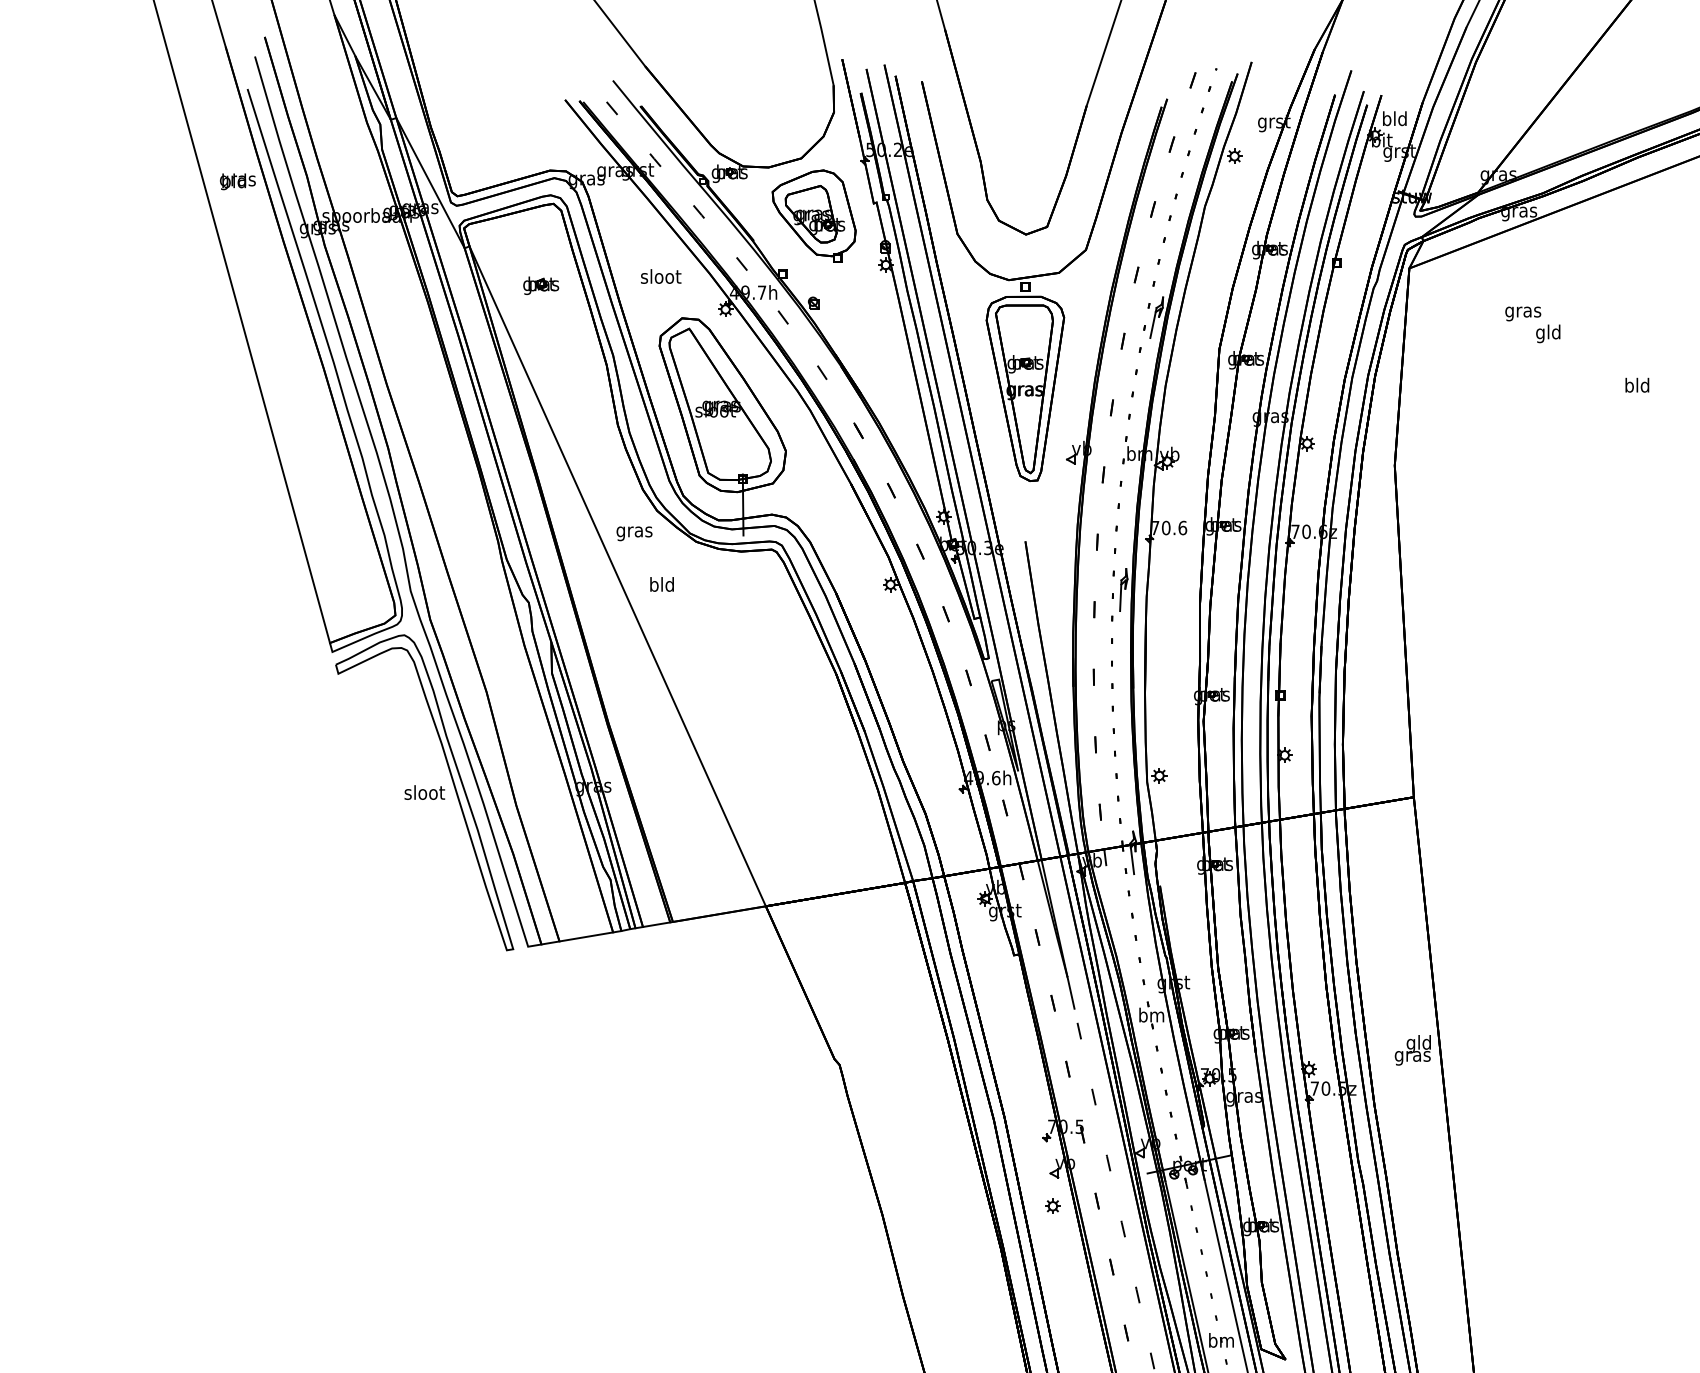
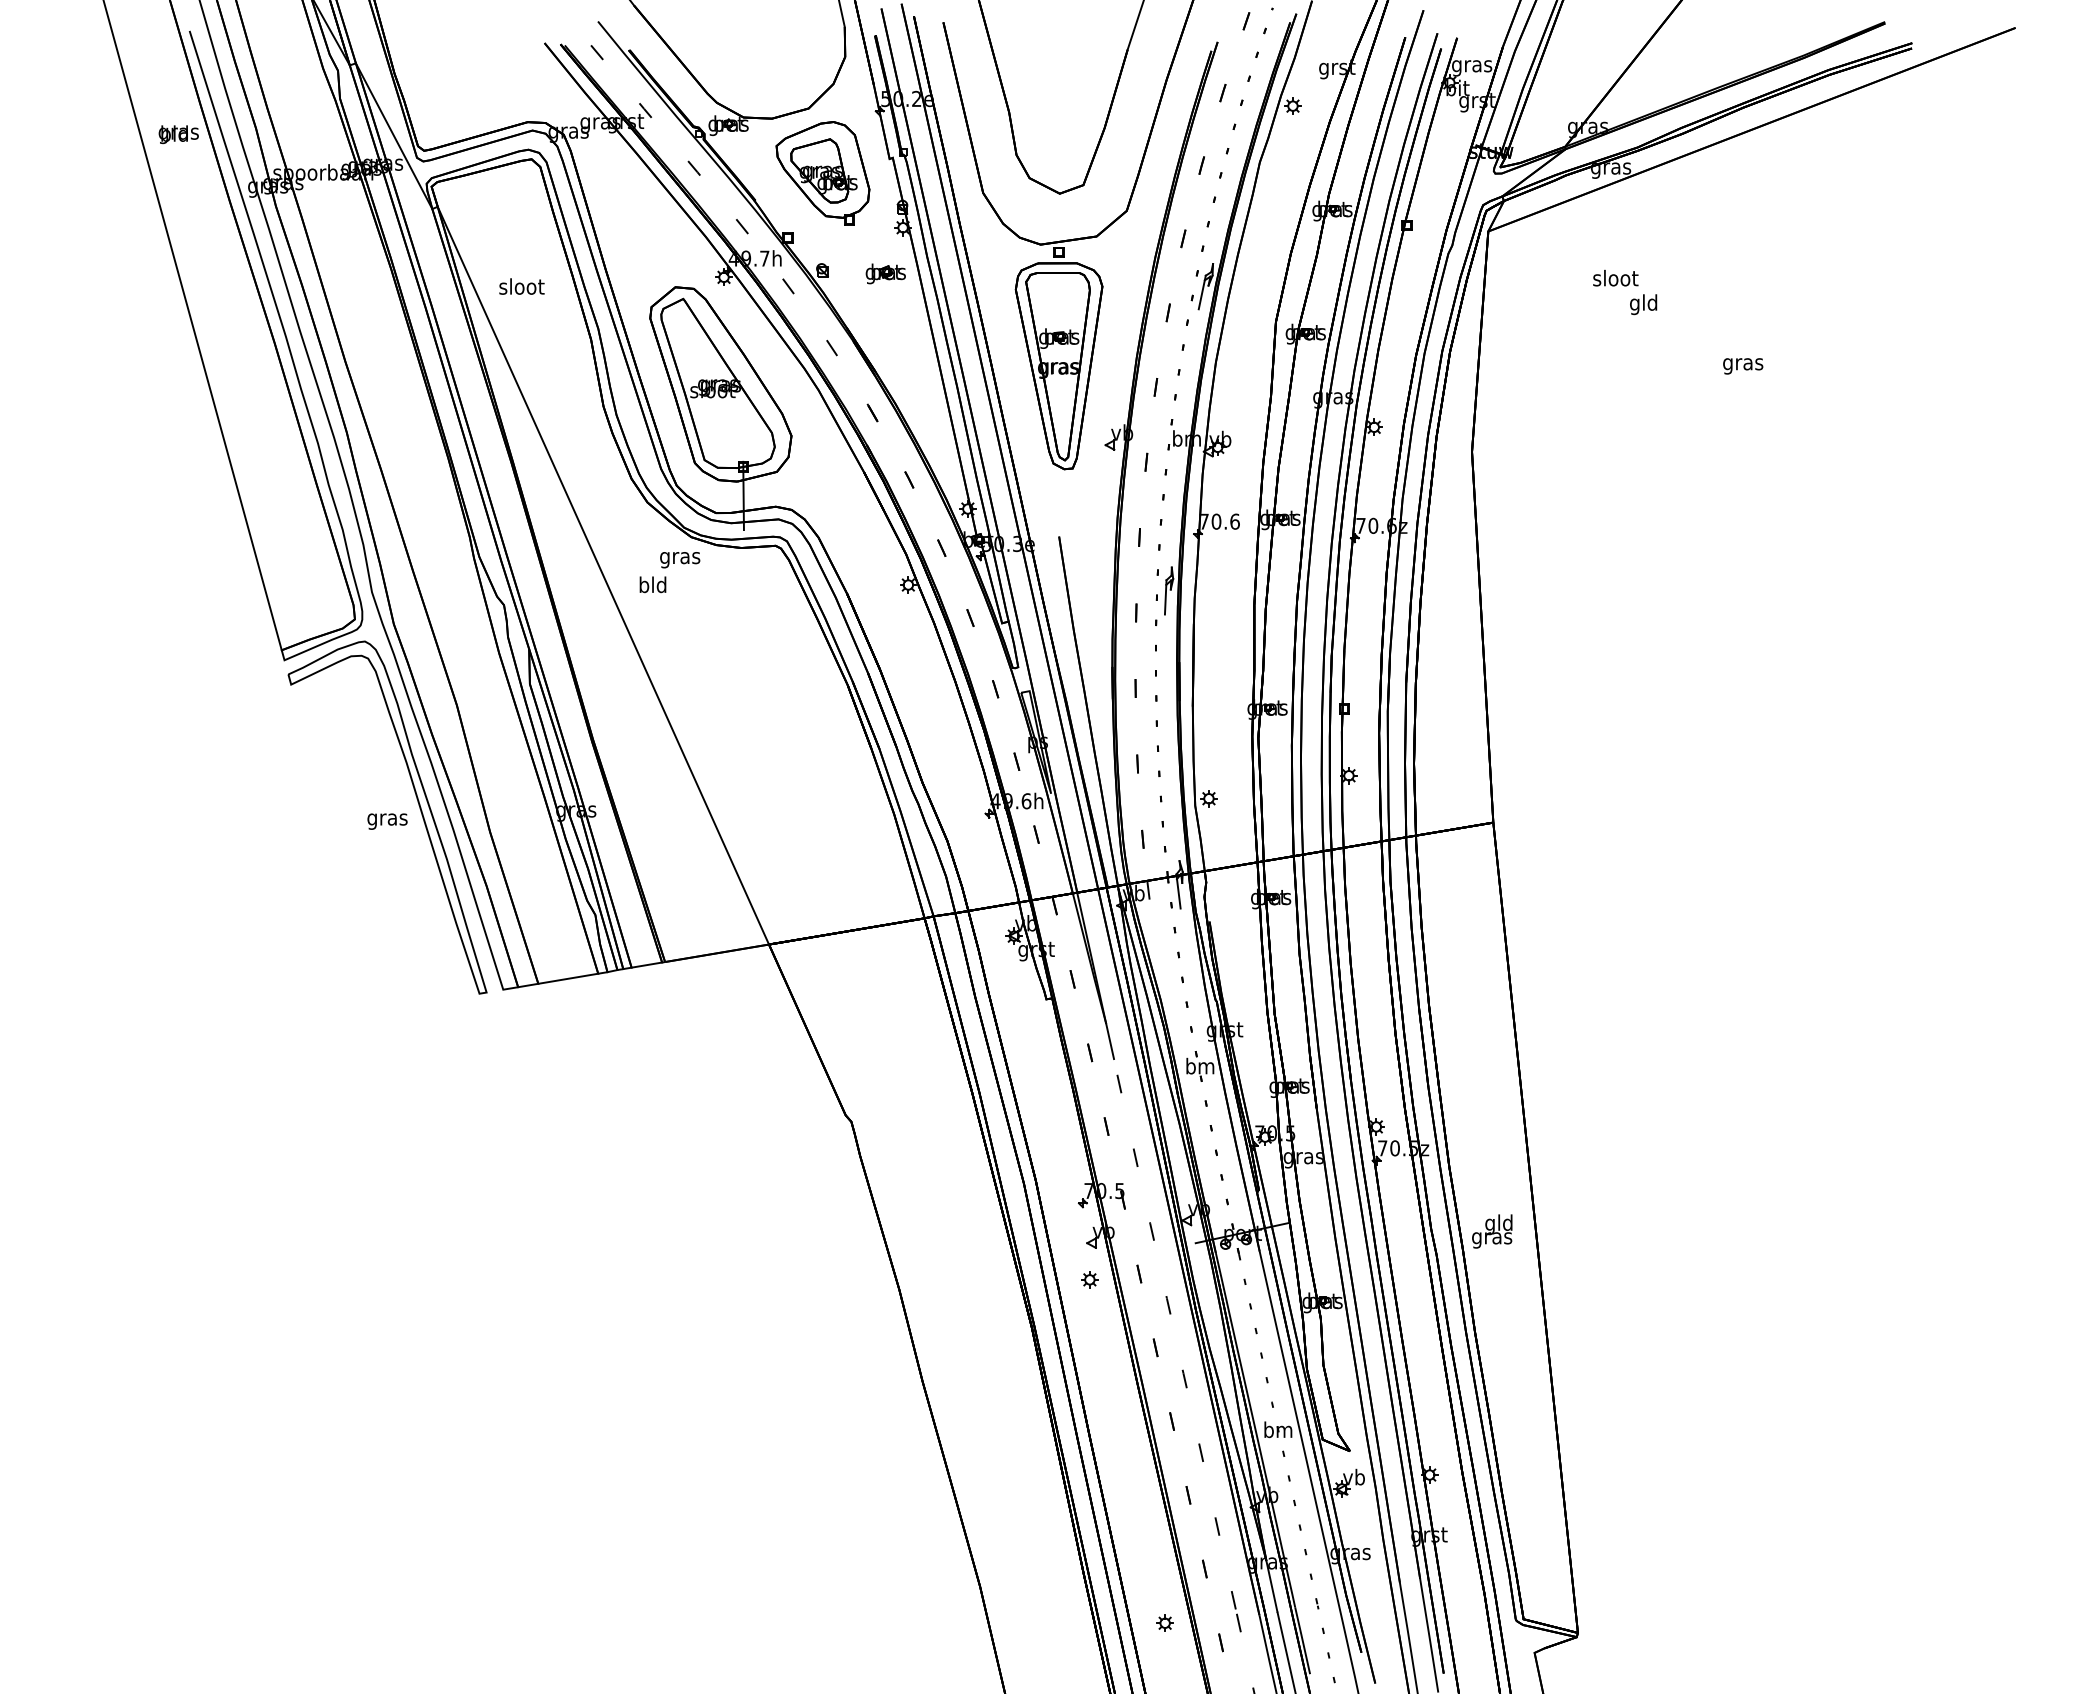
text: (1395, 119) -> (1472, 65), bld -> gras
text: (660, 276) -> (521, 286), moved
part: (540, 285) -> (885, 273), moved
text: (1523, 311) -> (1615, 279), gras -> sloot
text: (1637, 386) -> (1743, 363), bld -> gras
text: (634, 534) -> (680, 560), moved
text: (424, 794) -> (387, 819), sloot -> gras
text: (1413, 1050) -> (1492, 1231), moved

